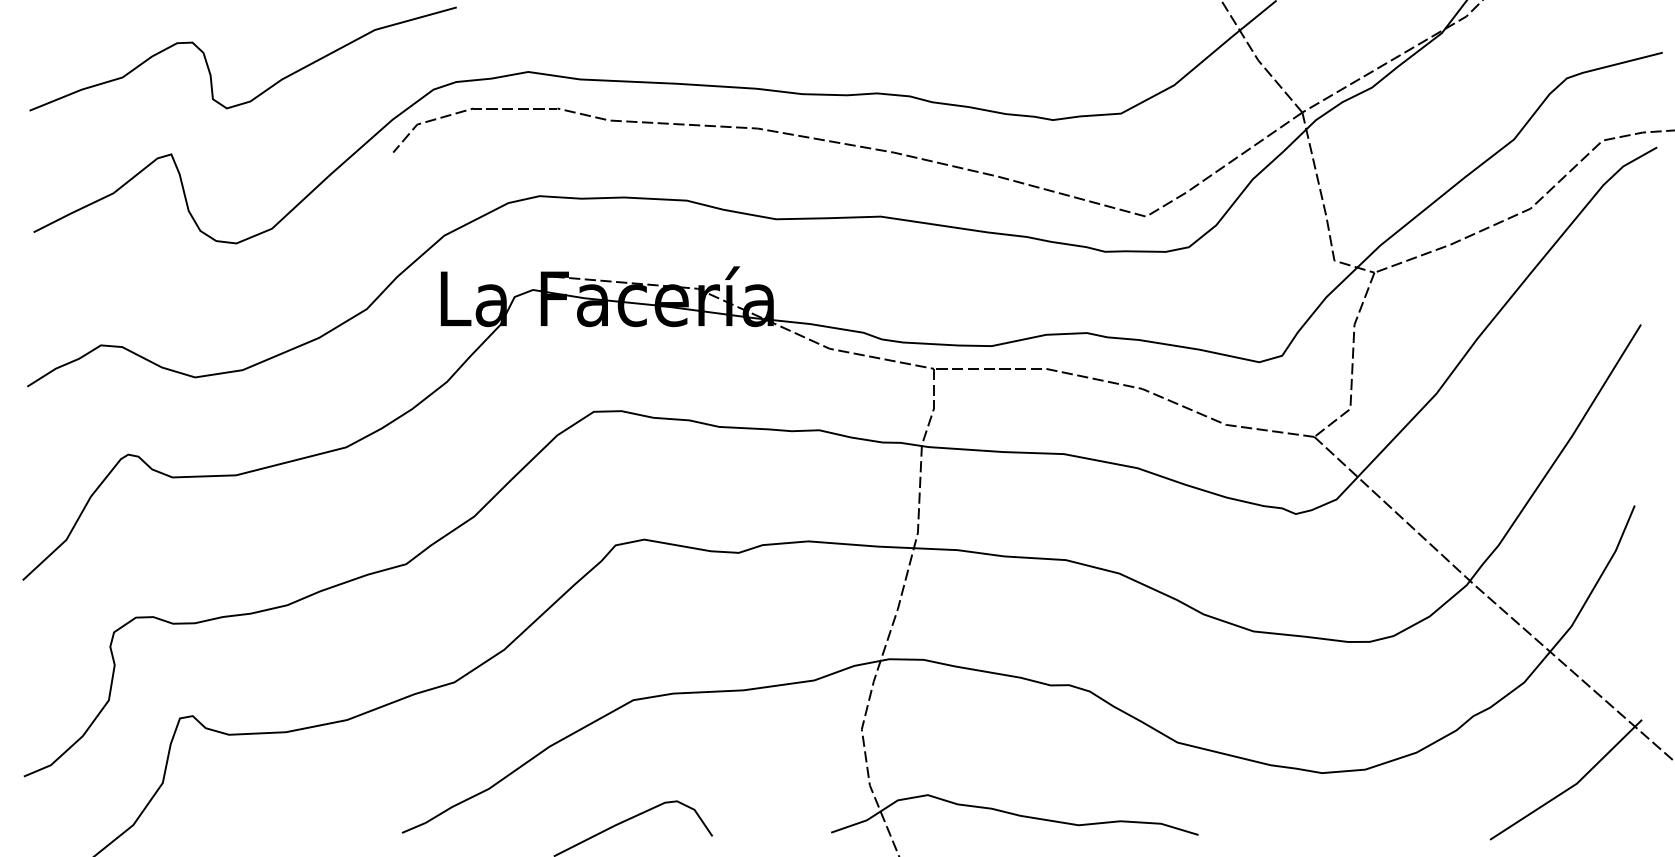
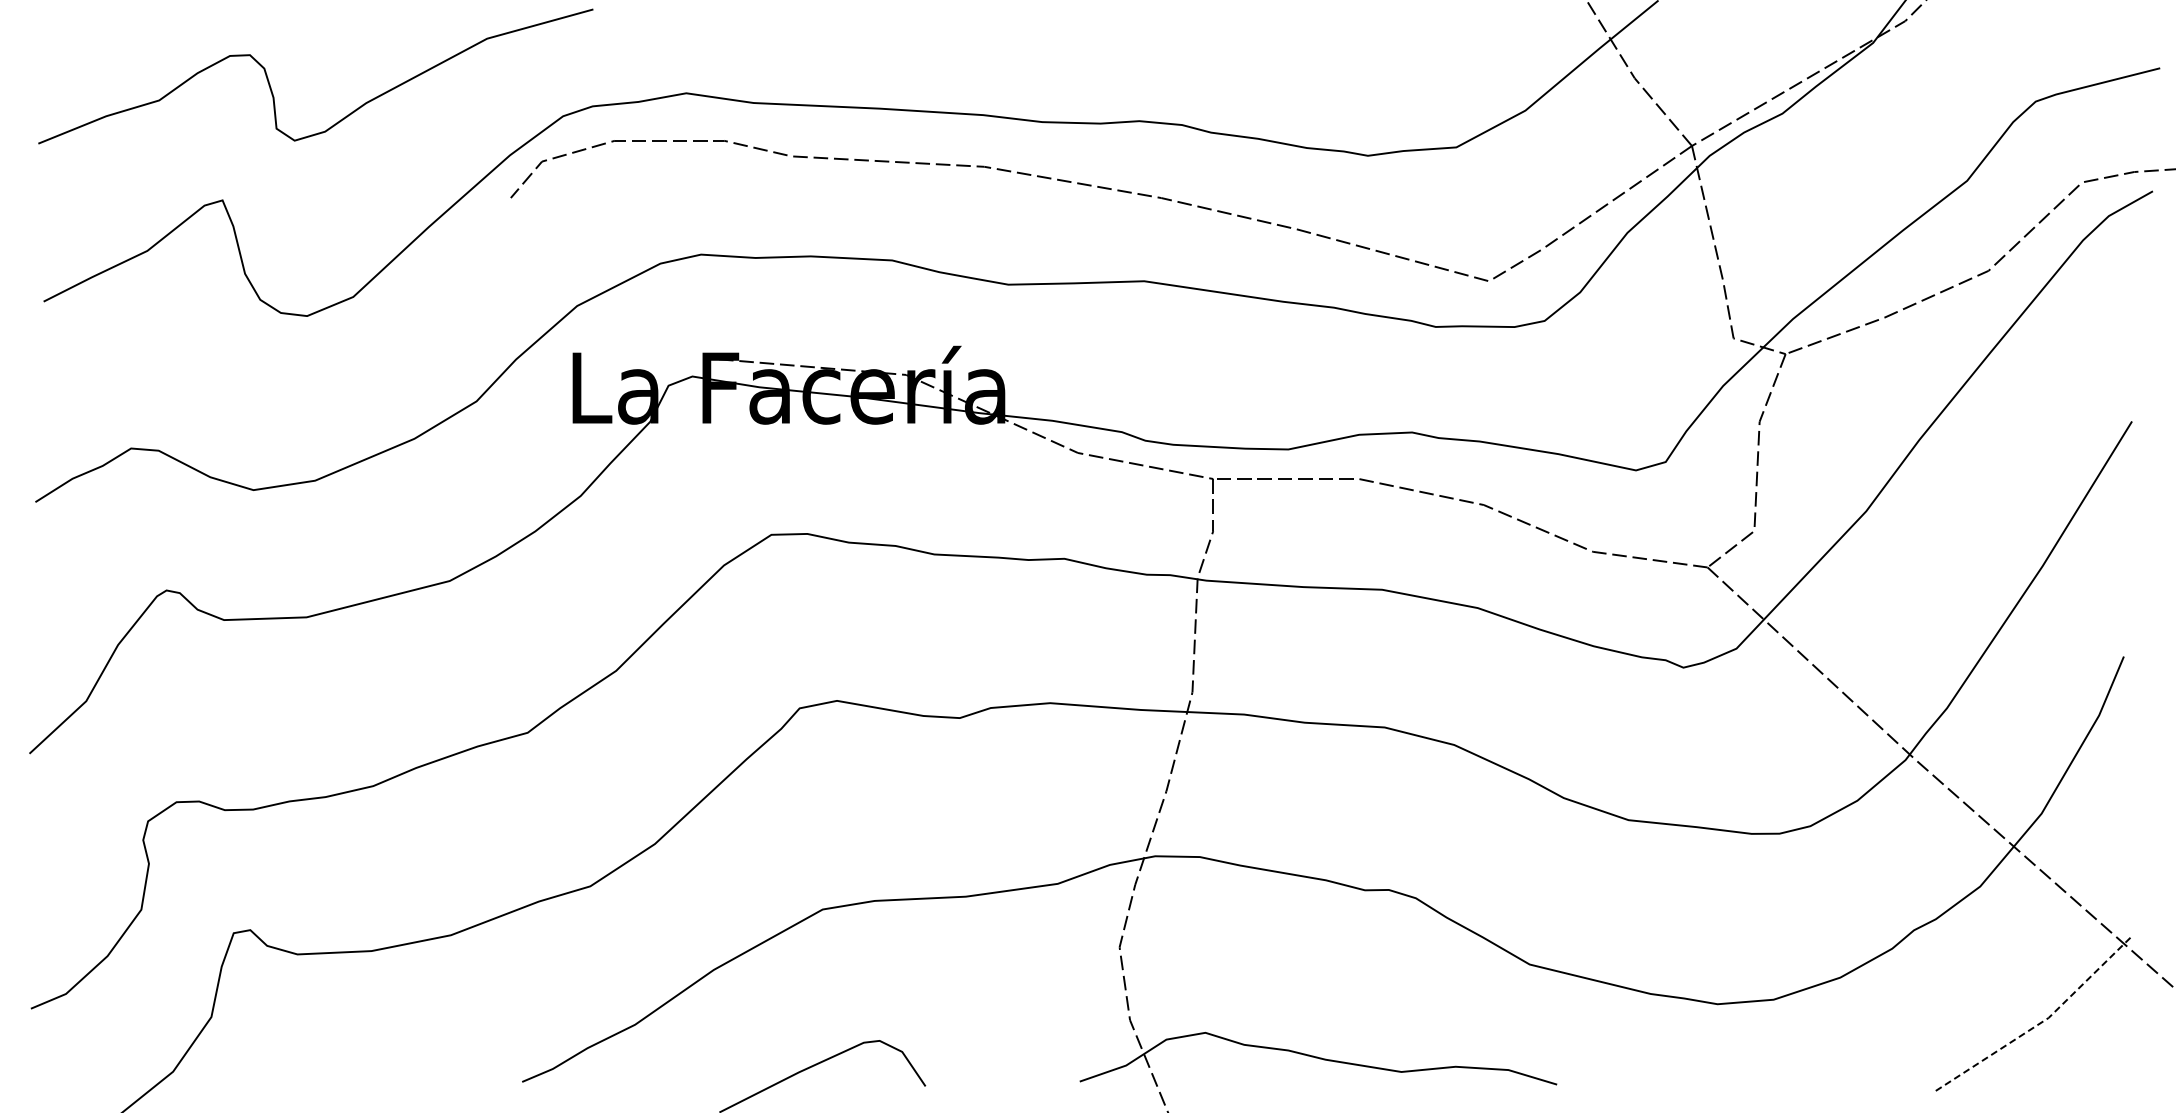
line: (1572, 786) -> (2042, 1021), solid -> dashed

